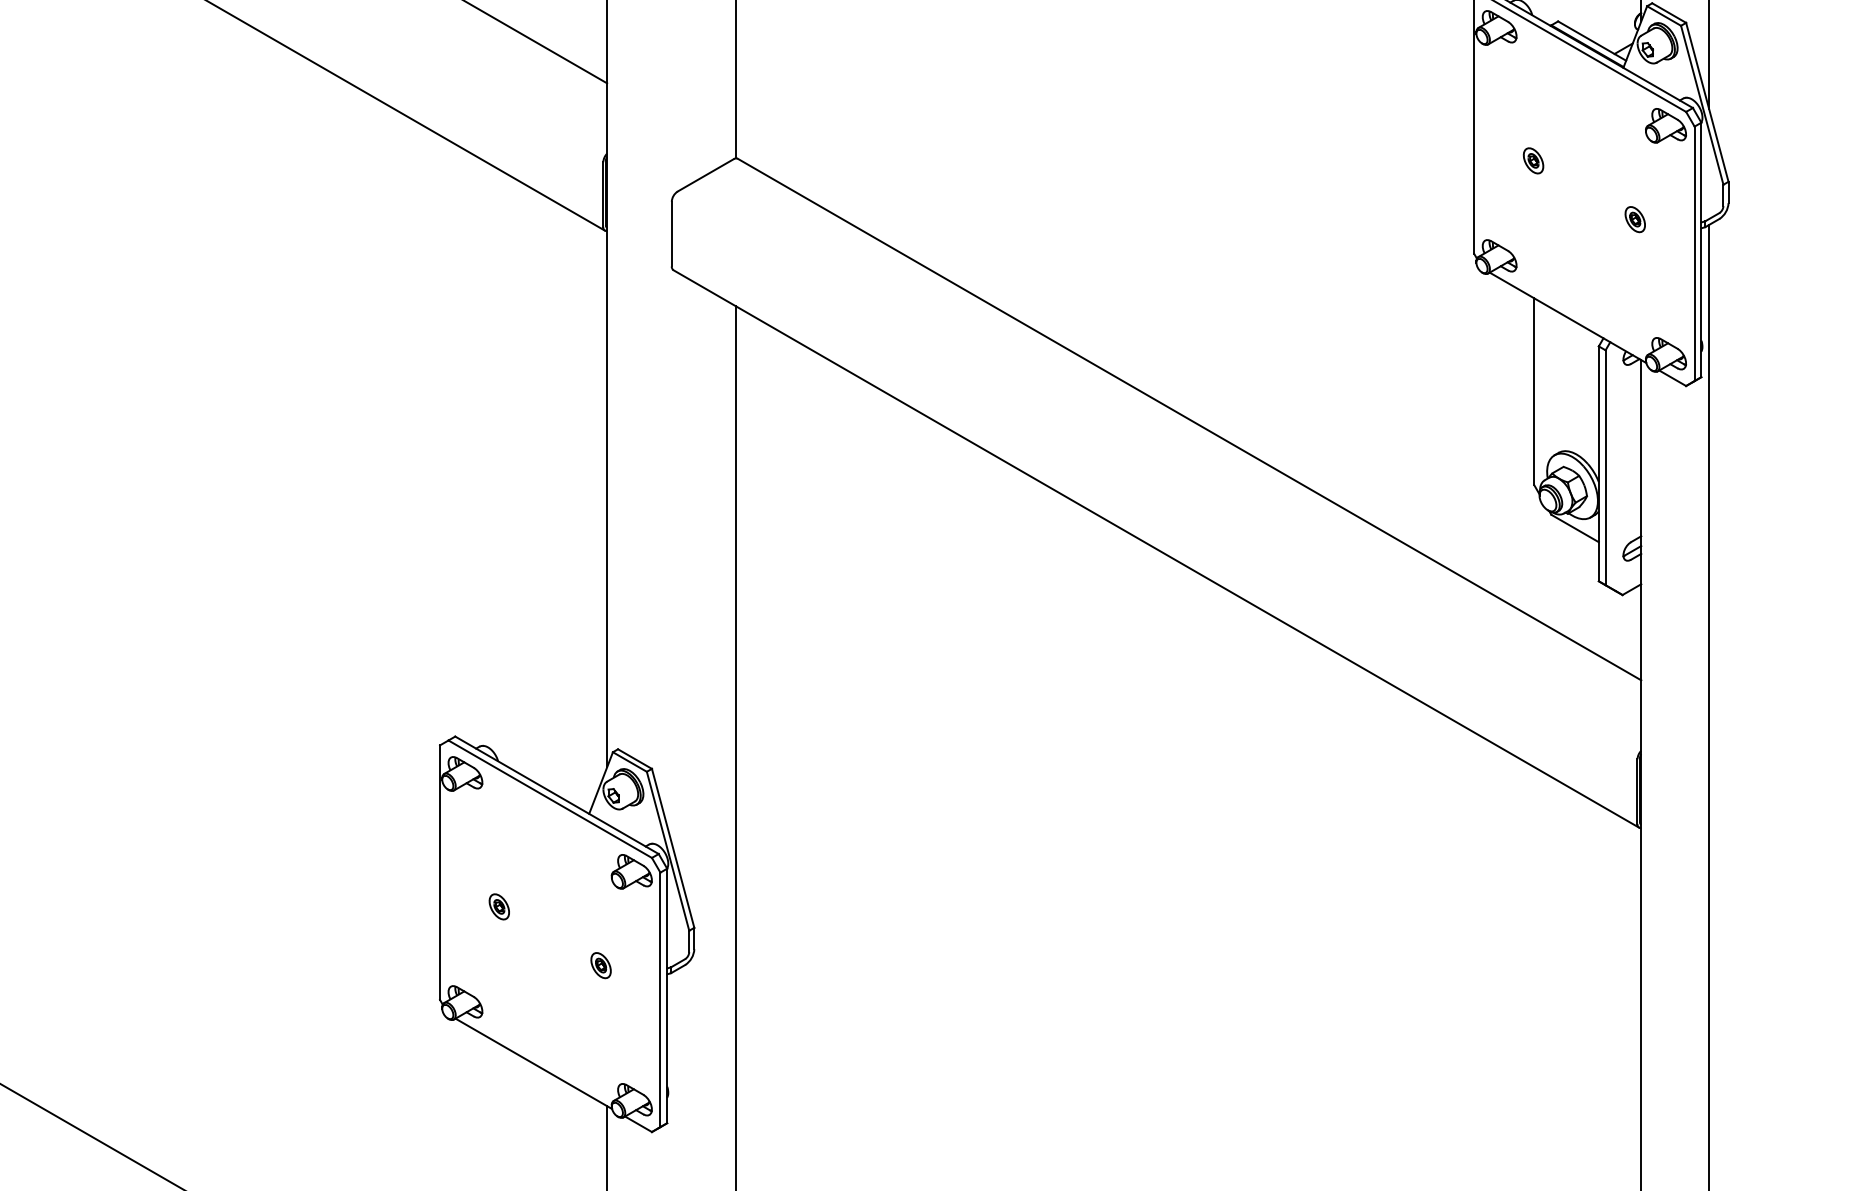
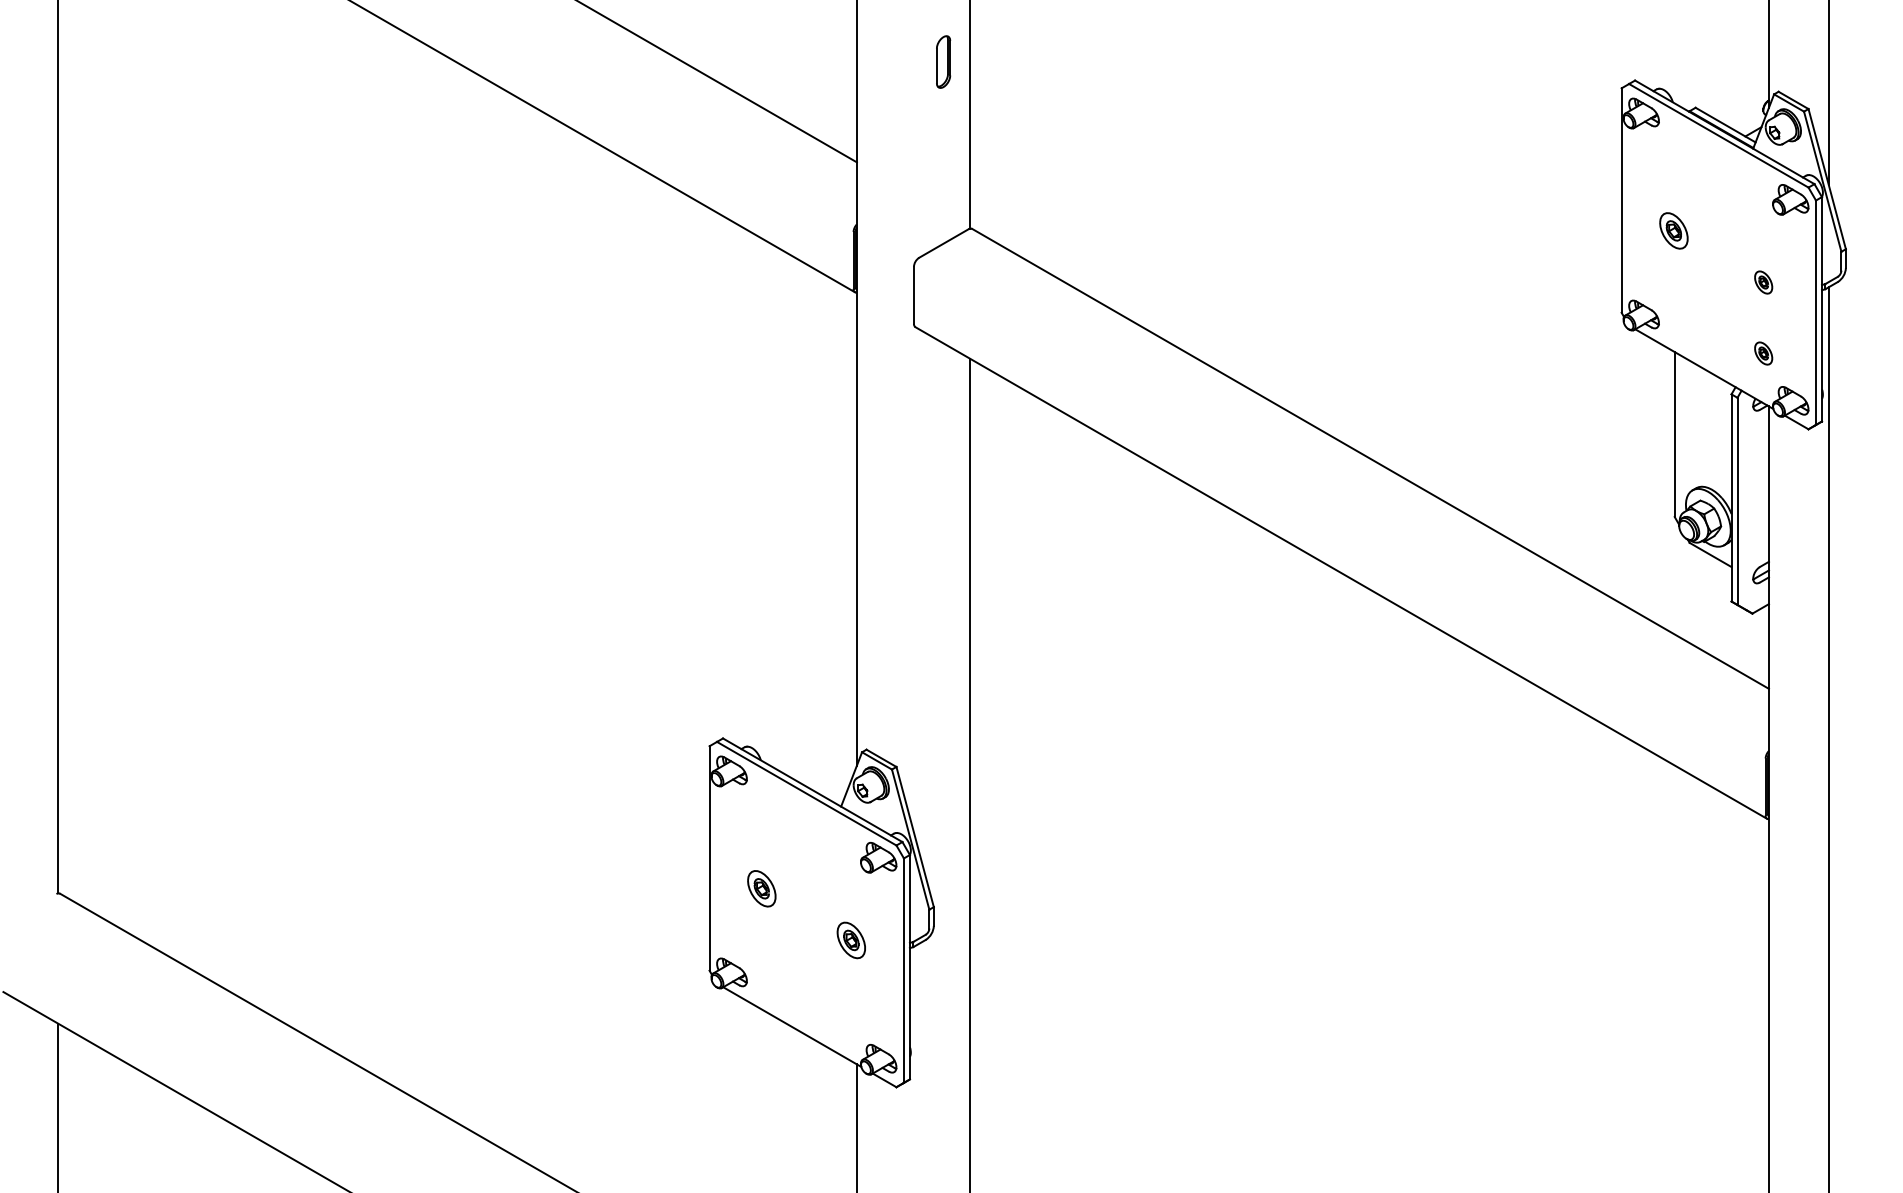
part: (1533, 160) -> (1673, 230), size x1.6
part: (1635, 300) -> (1763, 353), added
part: (498, 906) -> (761, 888), size x1.6
part: (600, 965) -> (851, 940), size x1.6

